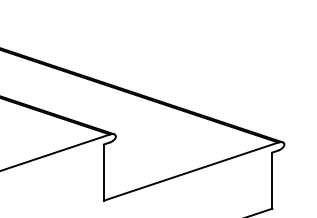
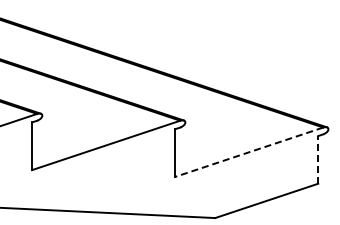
line: (190, 171) -> (248, 152), solid -> dashed
line: (272, 180) -> (318, 159), solid -> dashed

